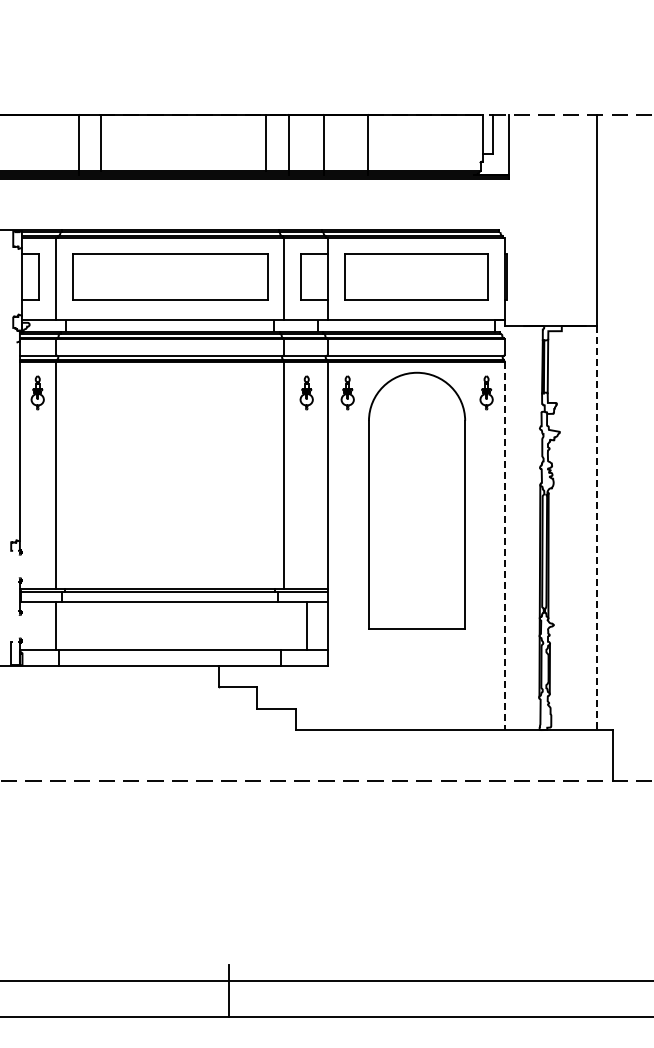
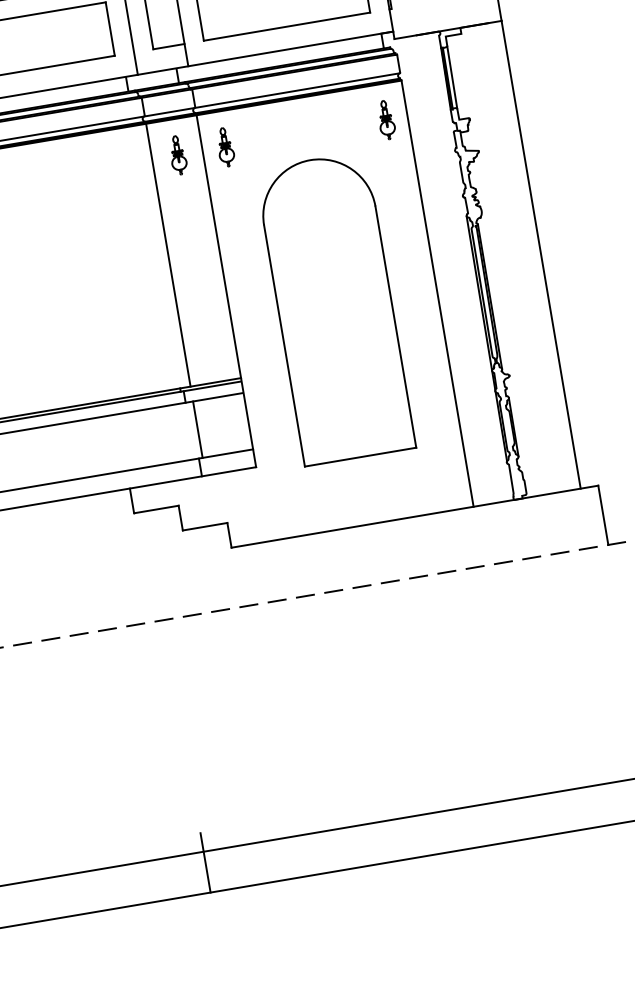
part: (416, 500) -> (334, 308), moved
line: (597, 528) -> (541, 255), dashed -> solid
line: (504, 546) -> (437, 294), dashed -> solid
line: (307, 625) -> (197, 428), moved

